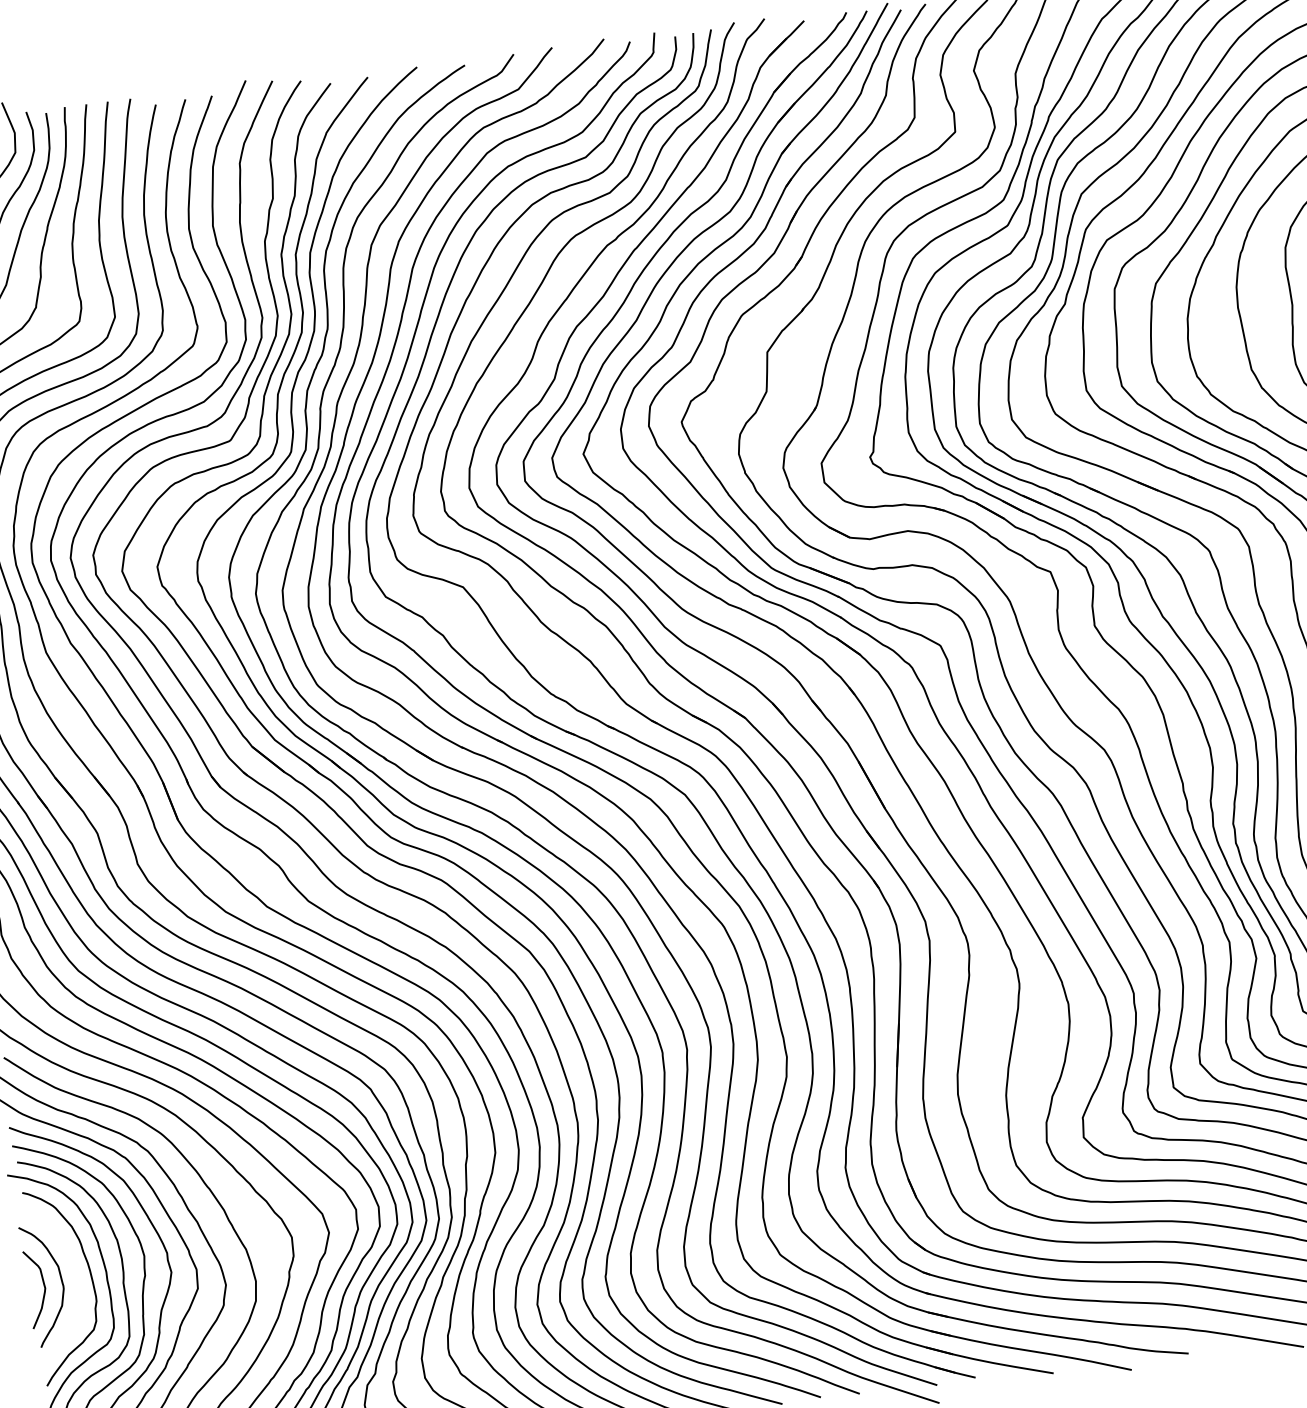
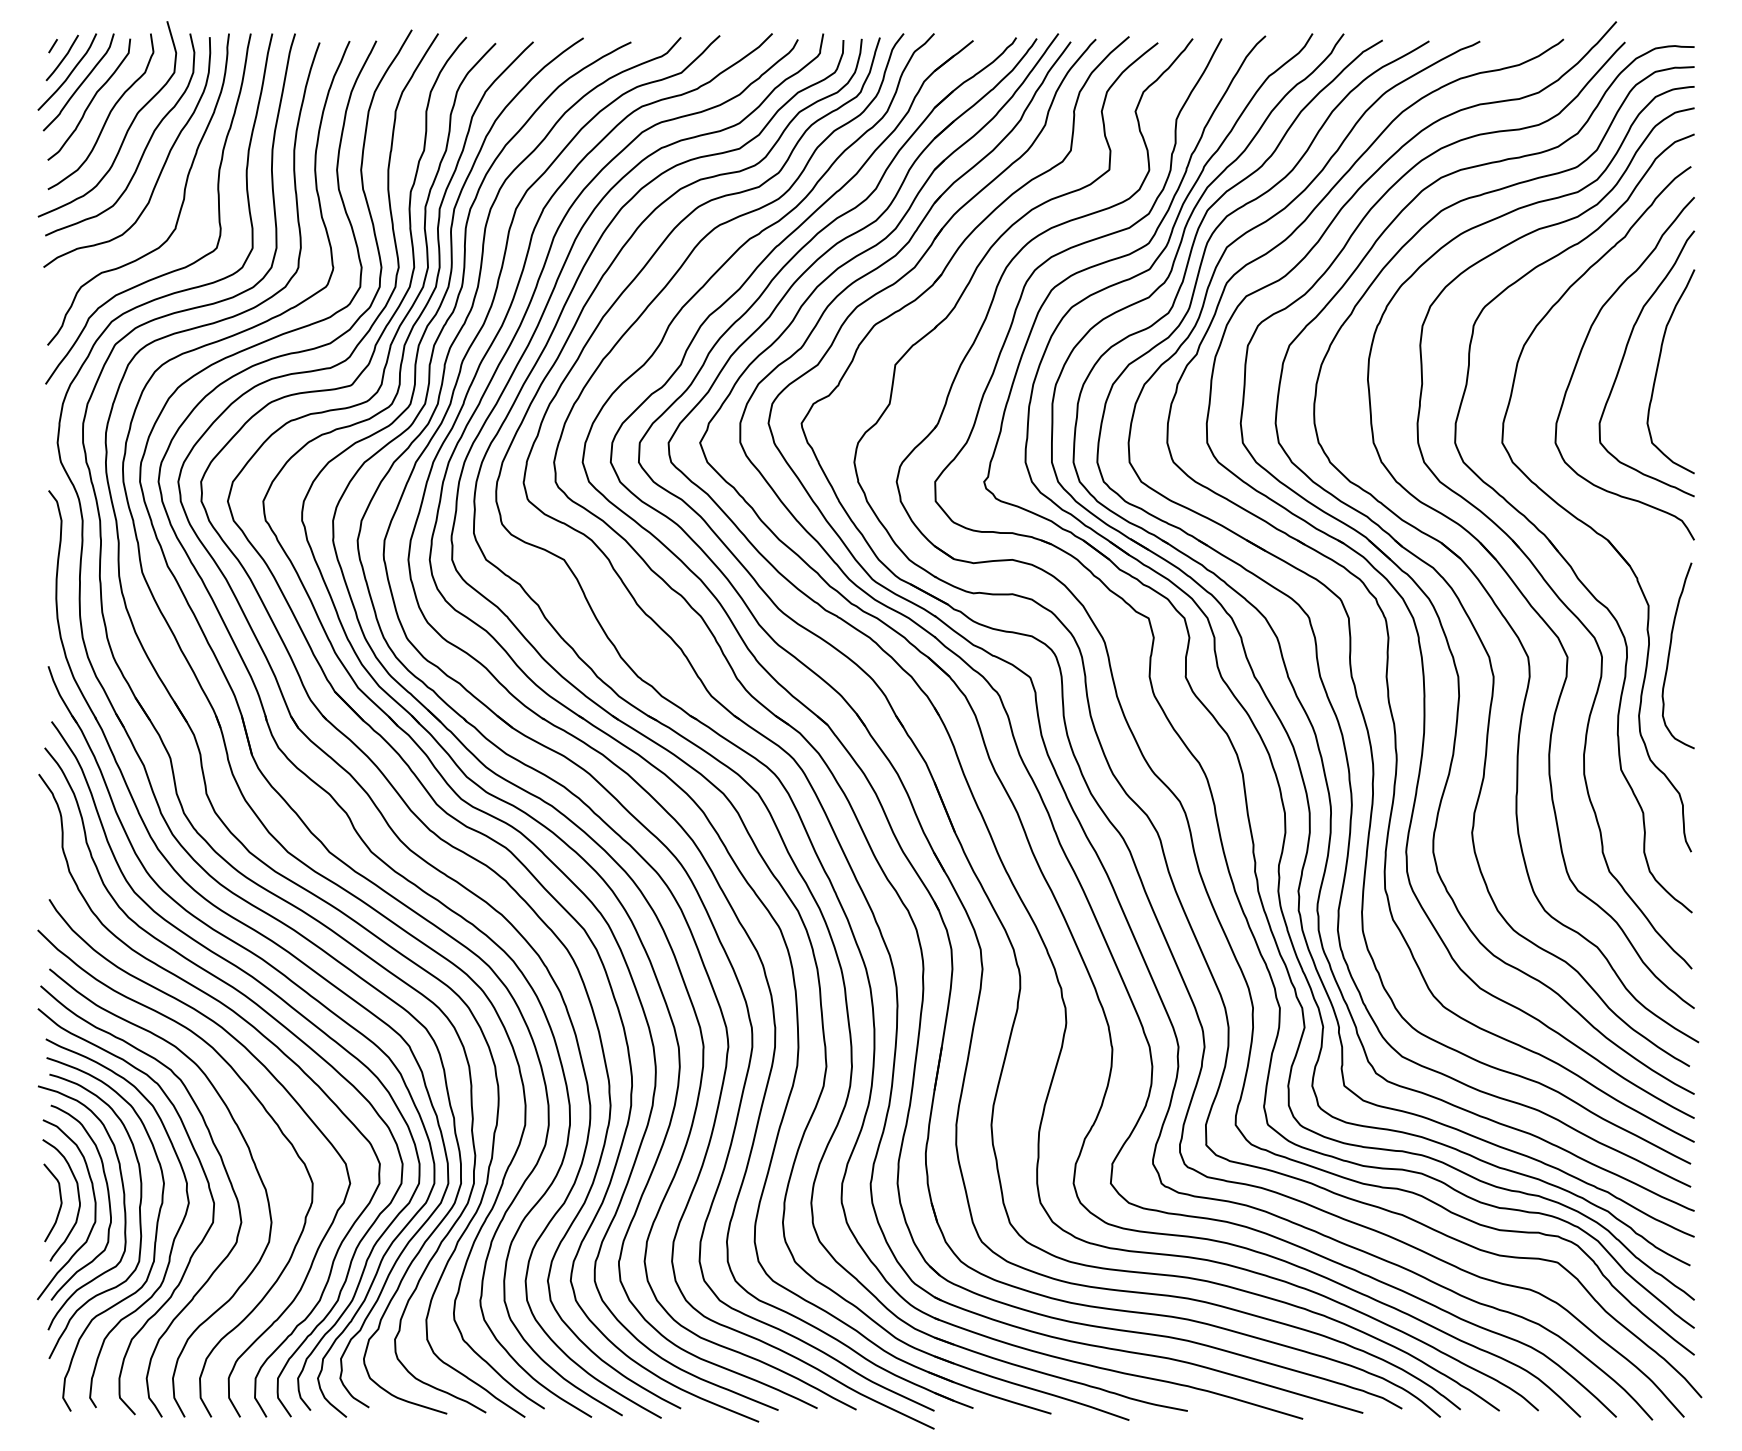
curve: (78, 1290) -> (94, 1209), added

